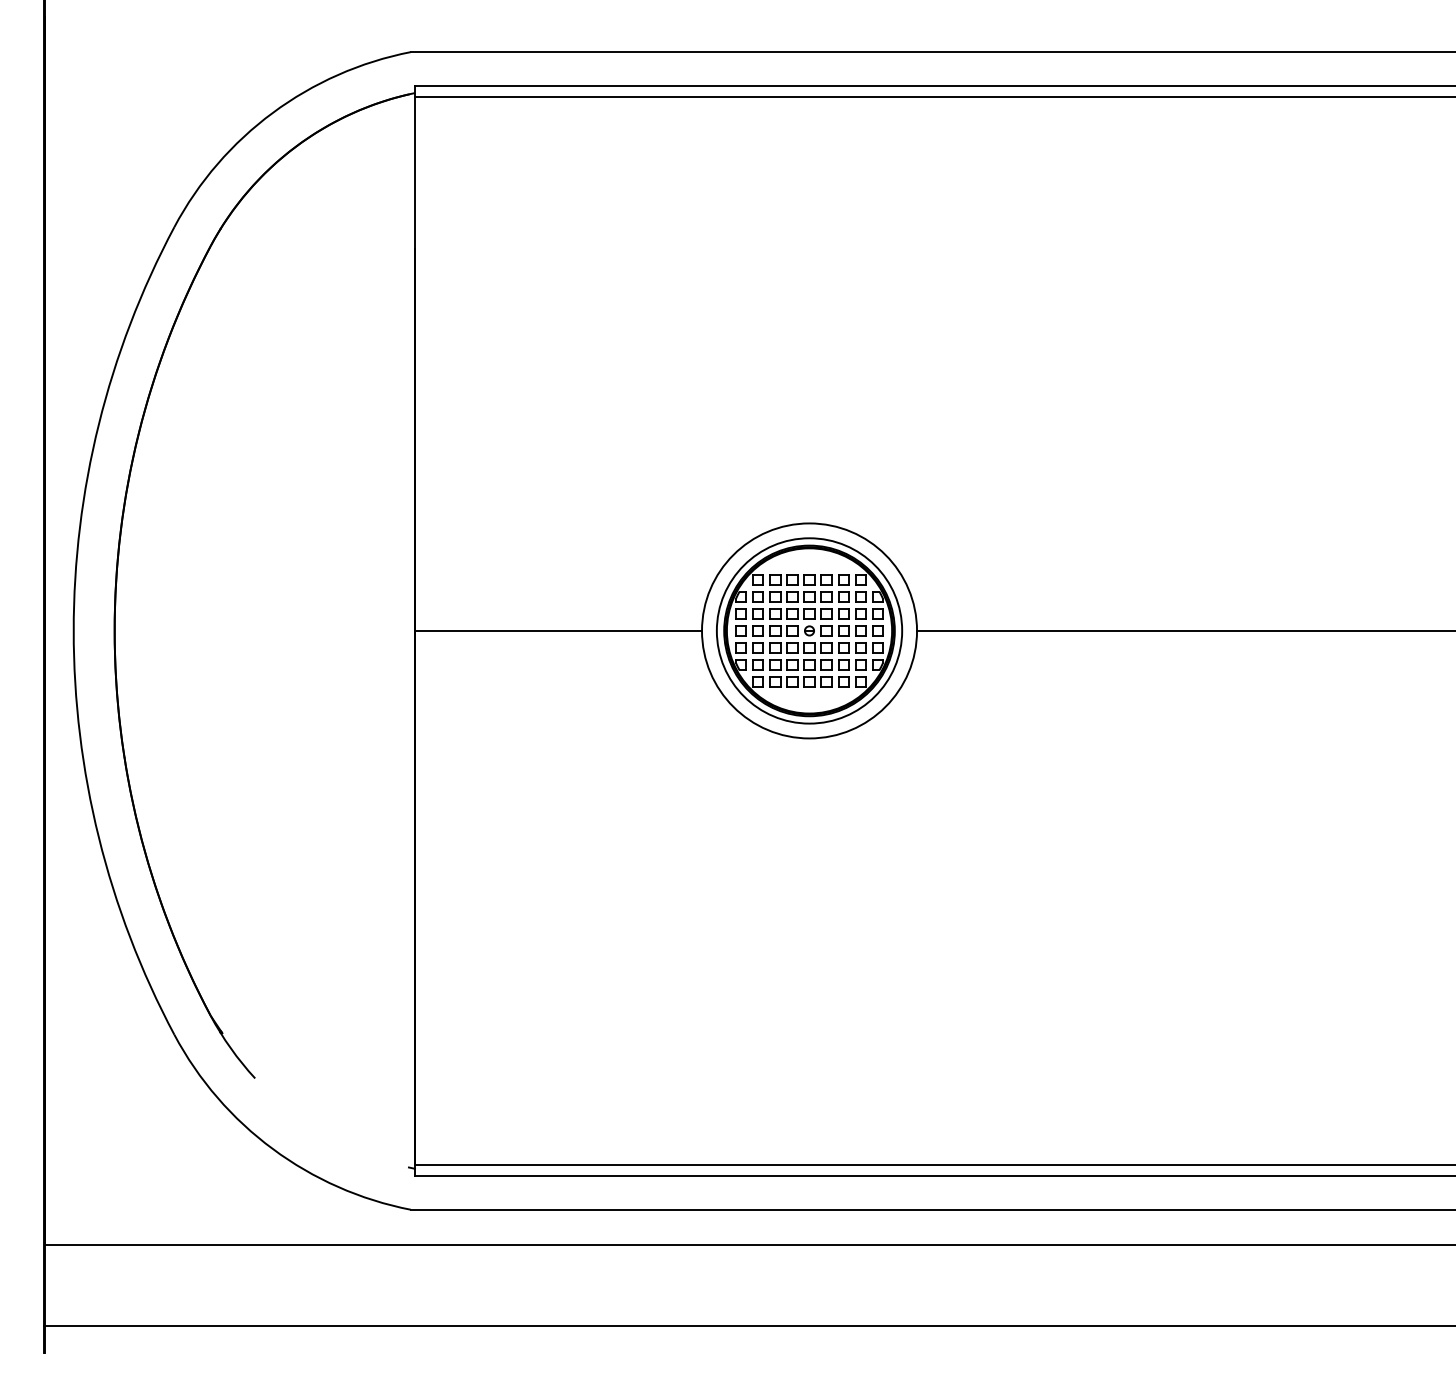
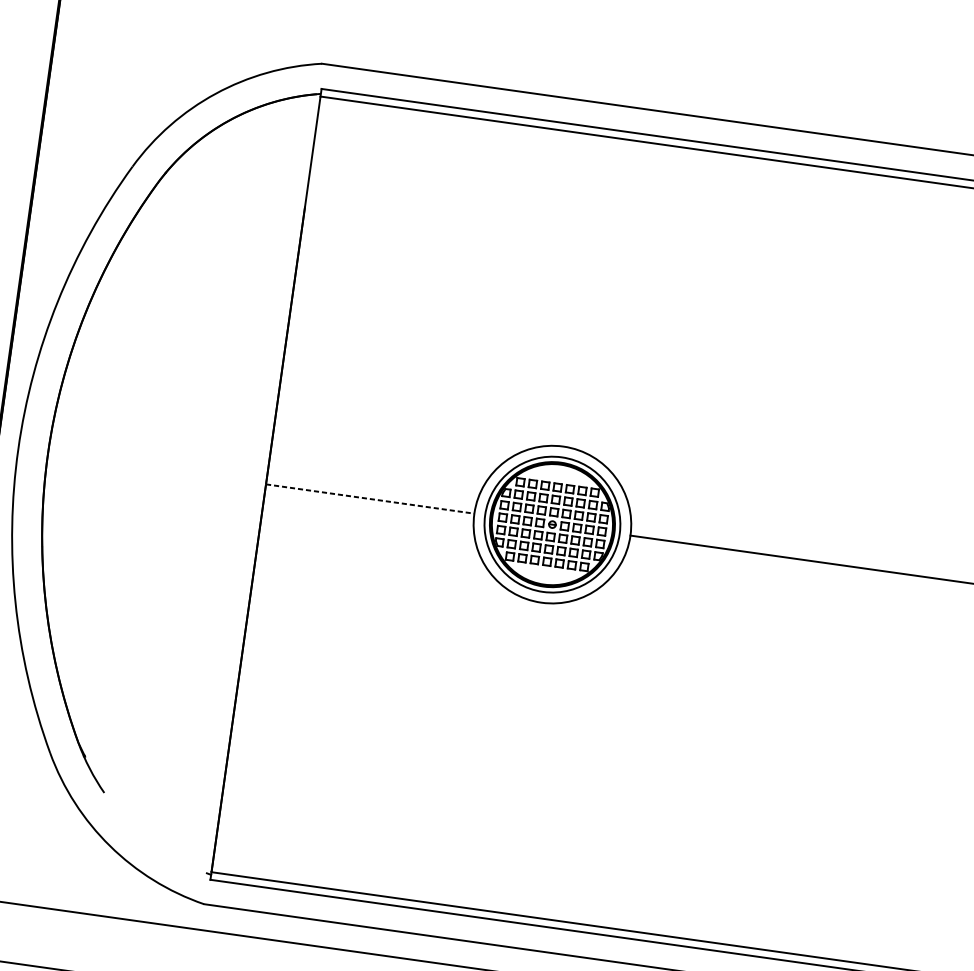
line: (558, 630) -> (370, 498), solid -> dashed

